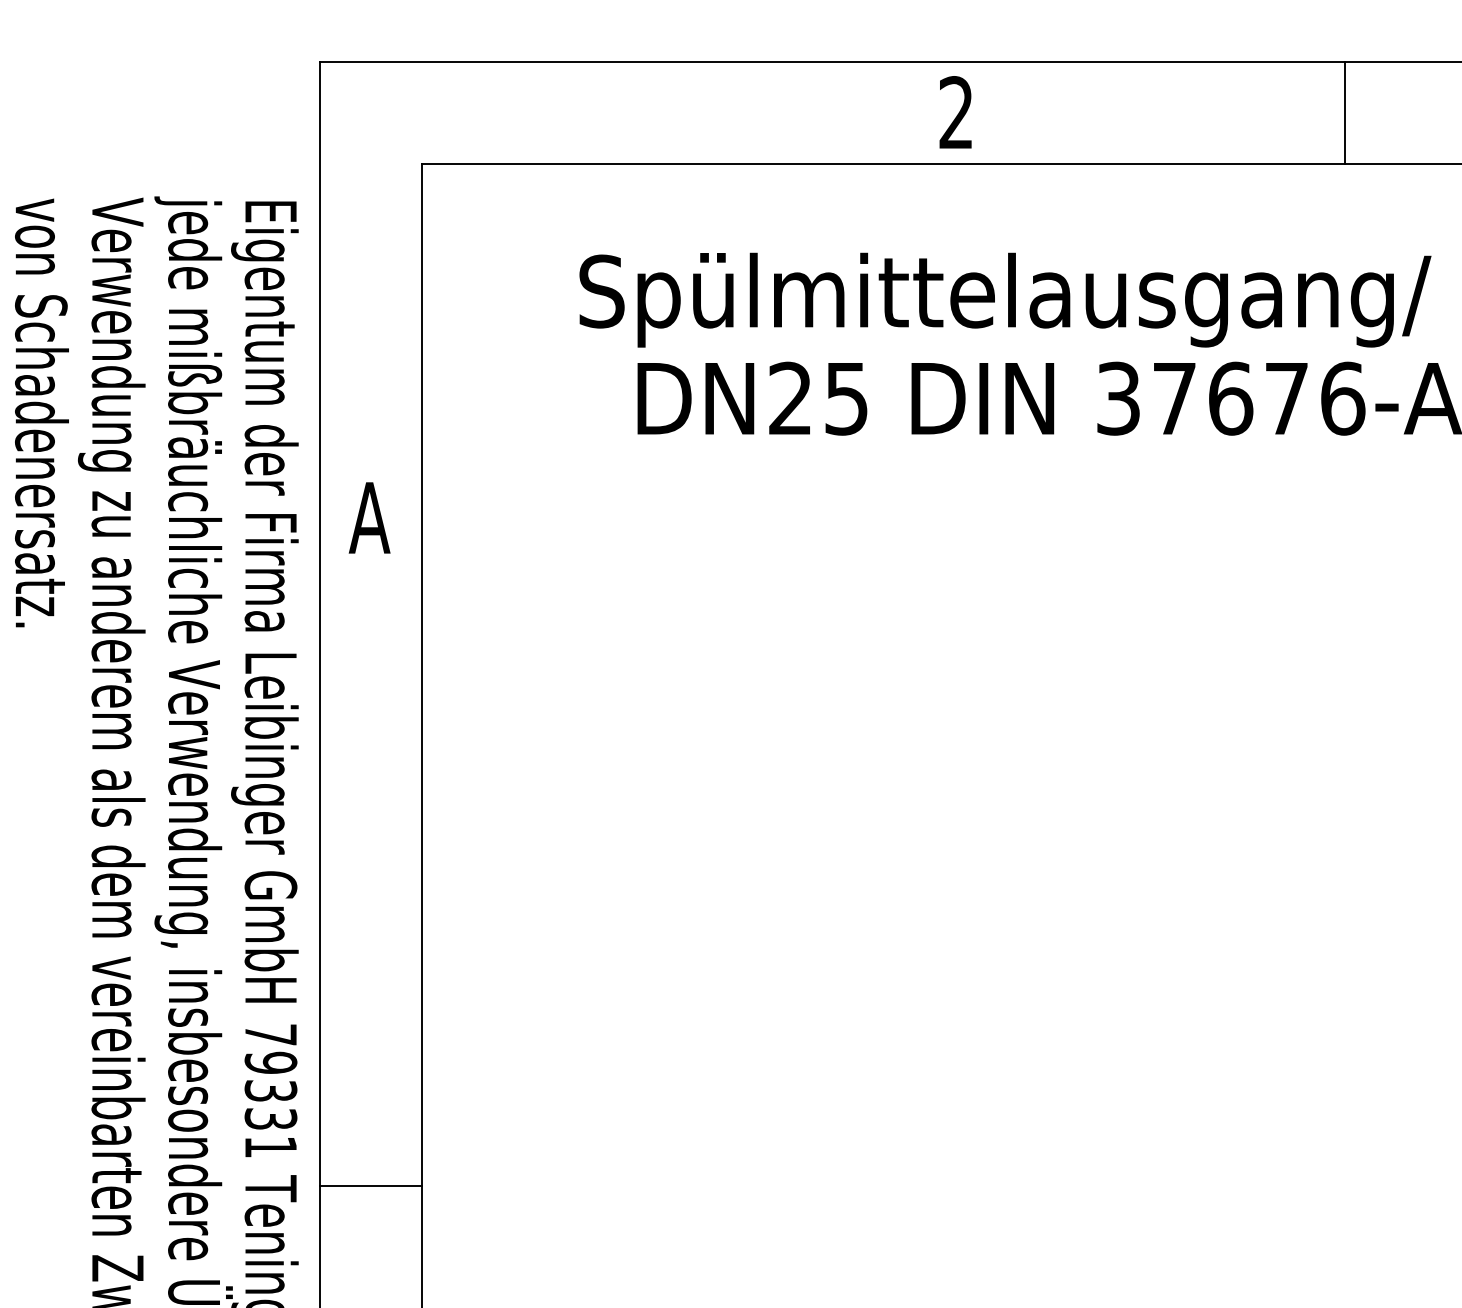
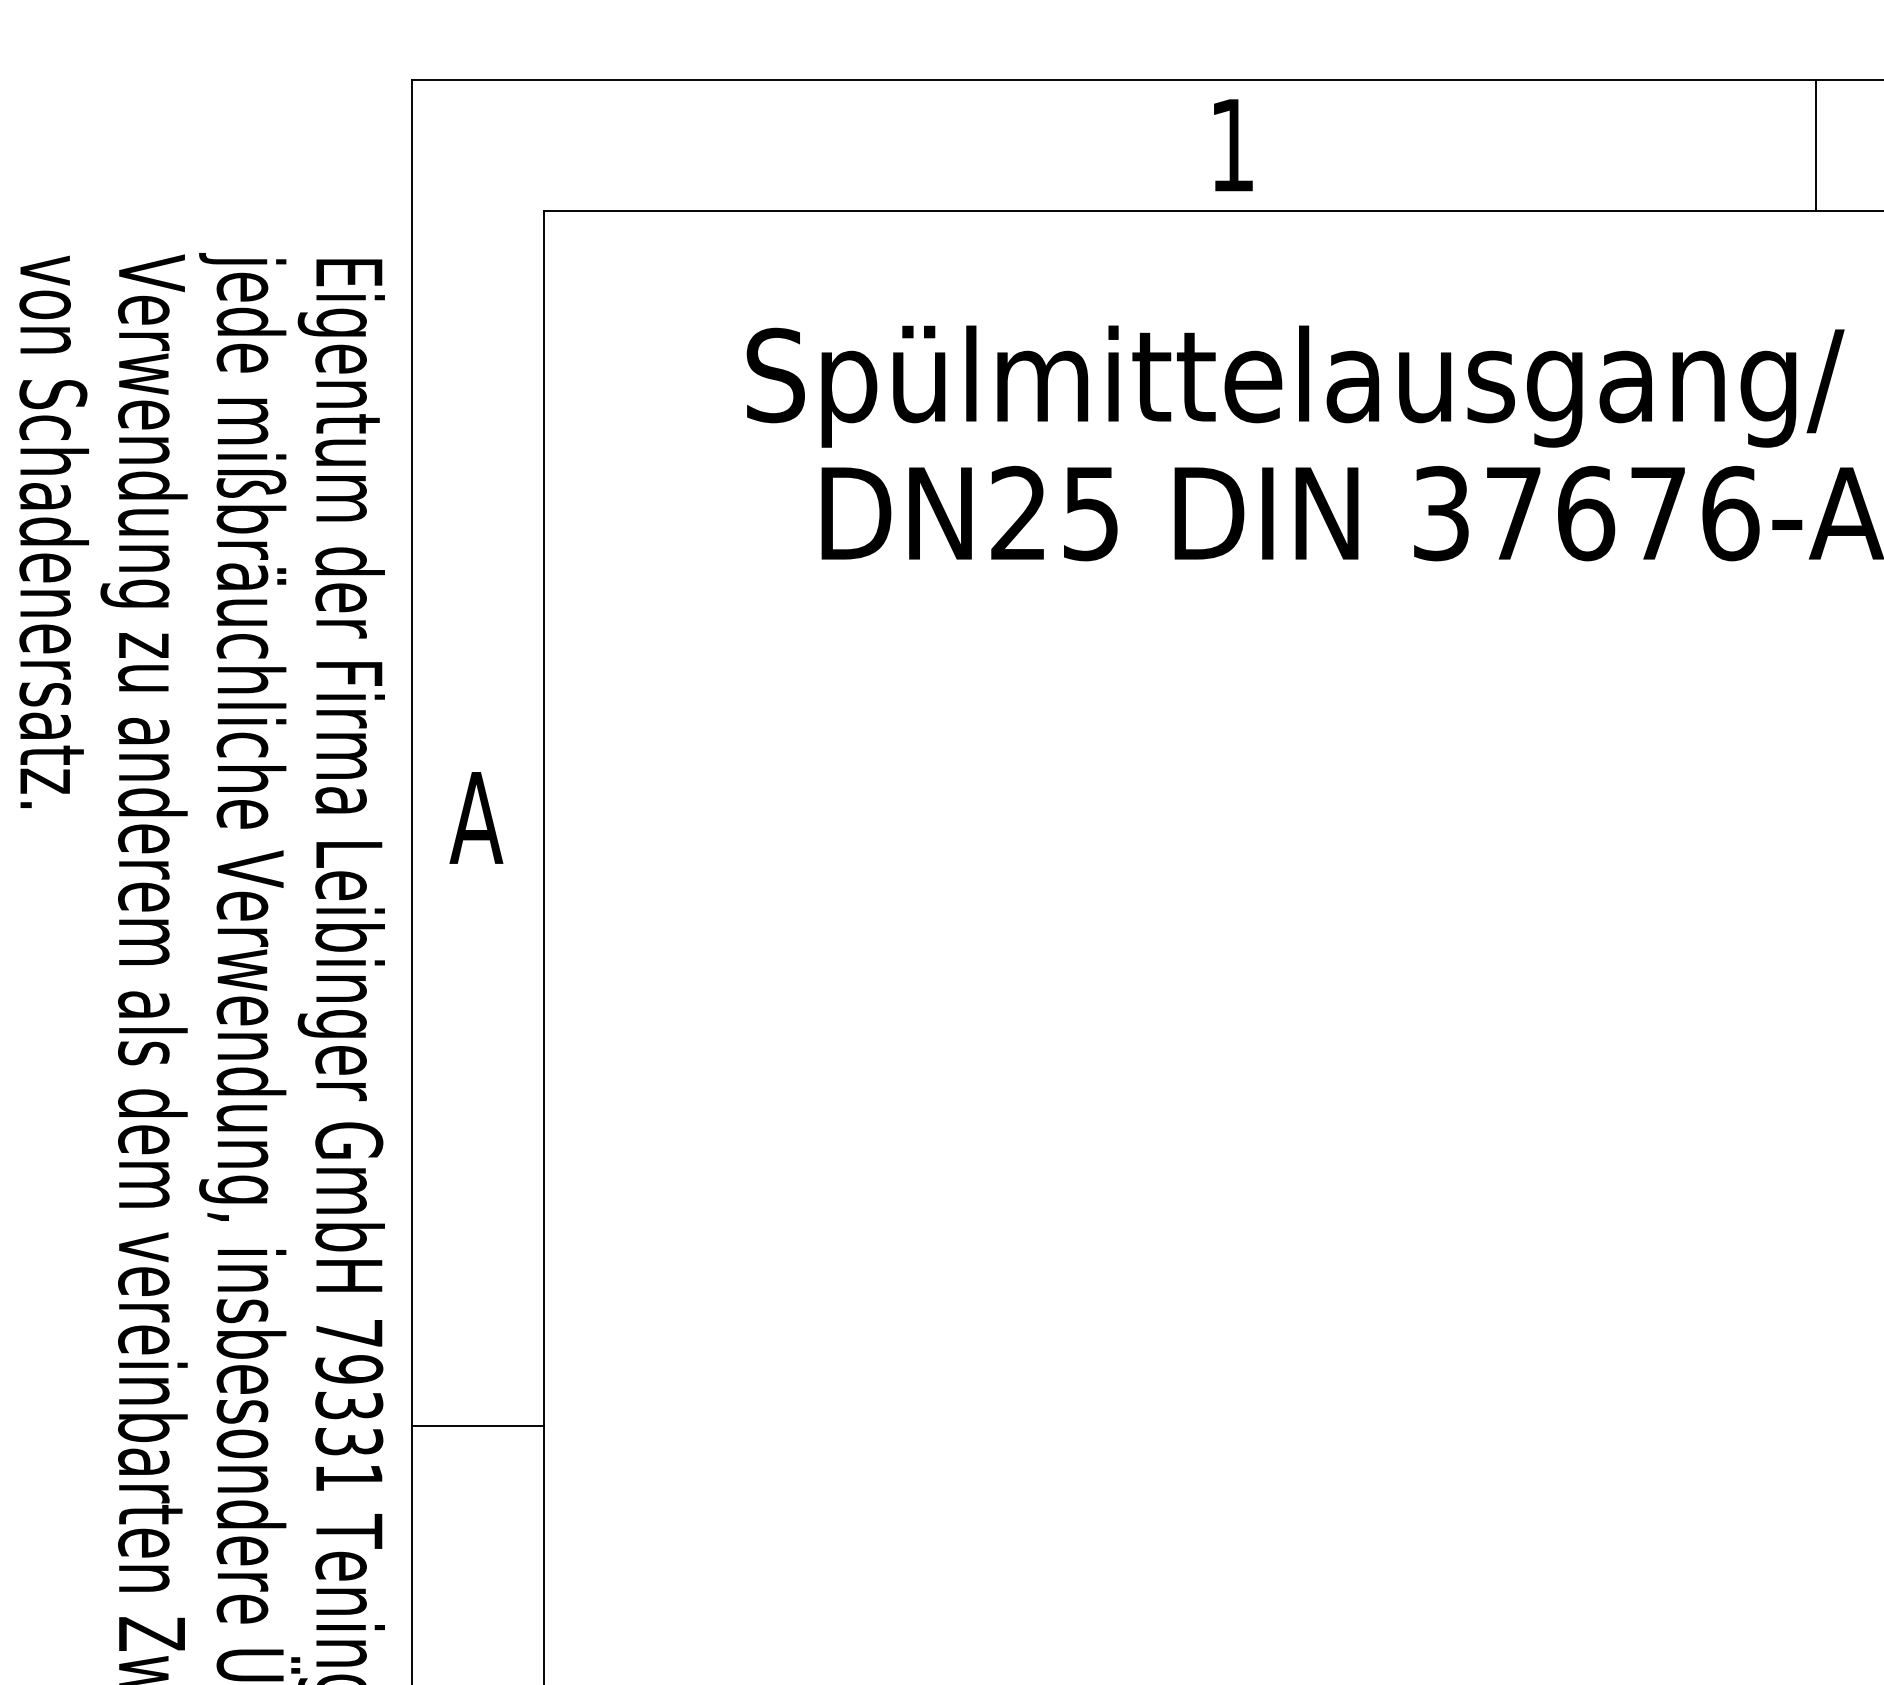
text: (955, 112) -> (1231, 144), 2 -> 1
line: (1345, 113) -> (1816, 146), moved
text: (369, 517) -> (476, 817), moved
line: (371, 1185) -> (478, 1425), moved

